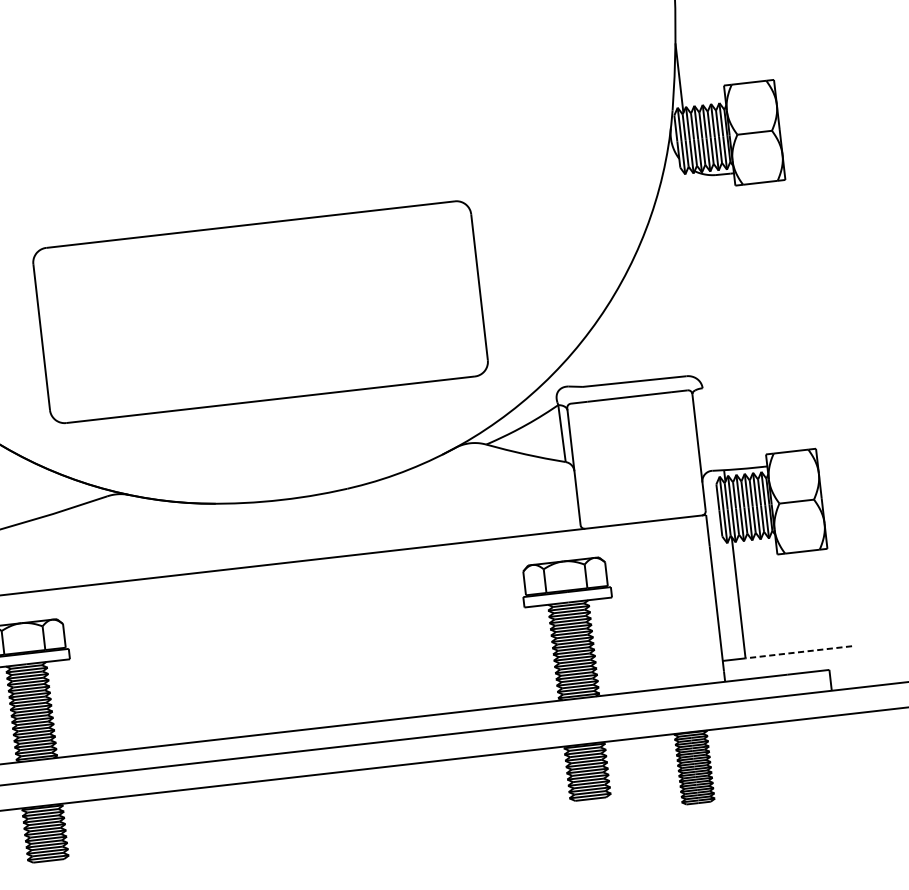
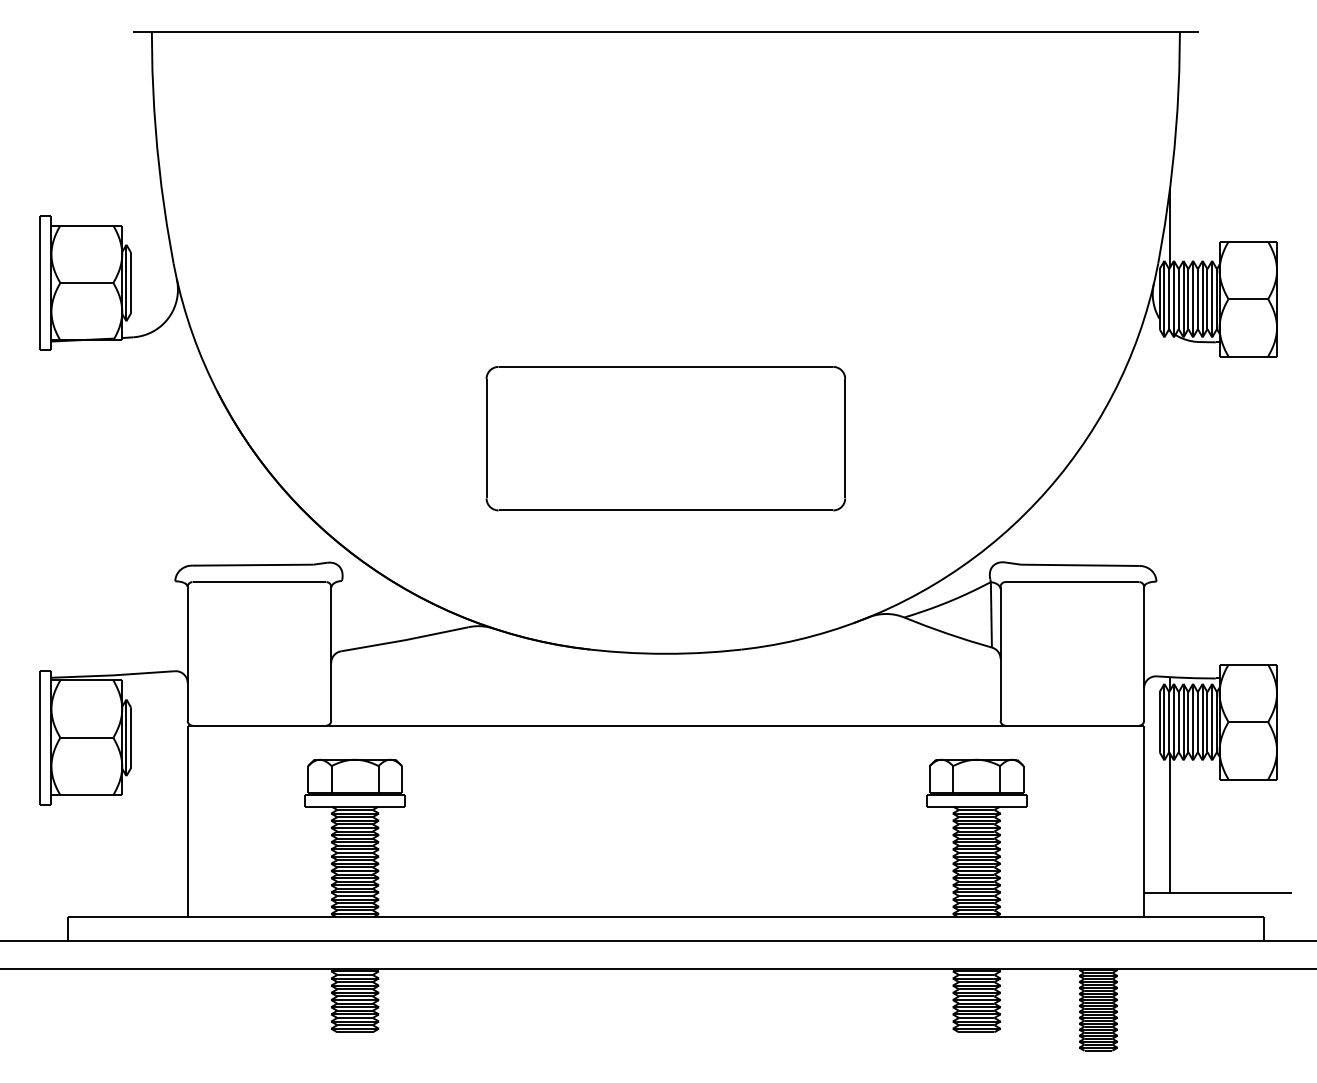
part: (260, 312) -> (665, 438), size x0.71
line: (798, 651) -> (1230, 892), dashed -> solid

